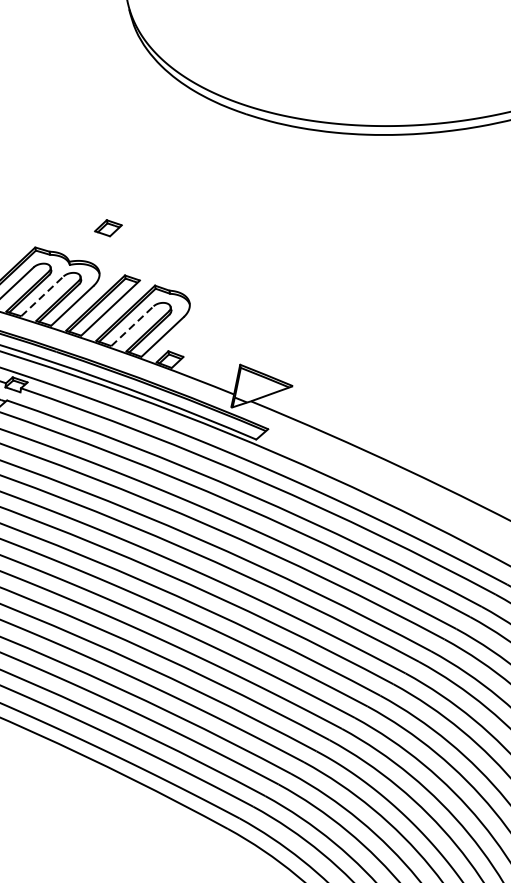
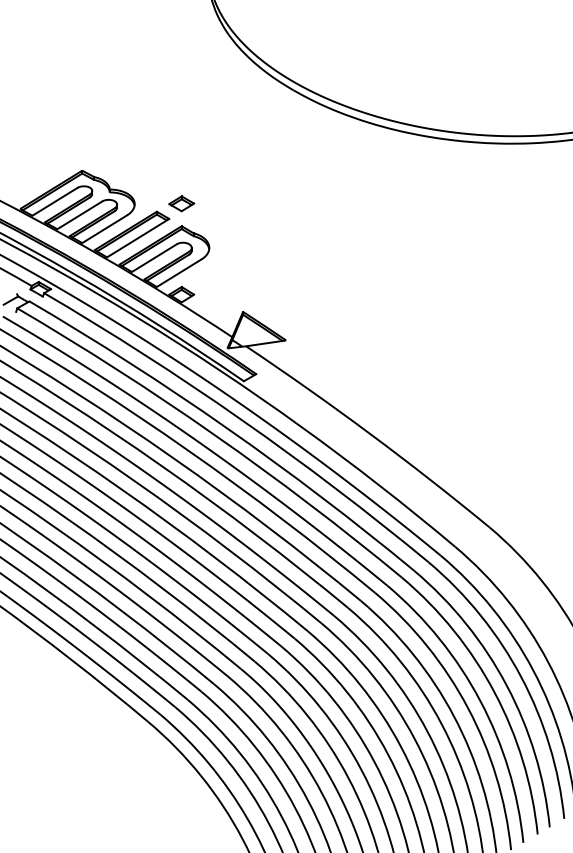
part: (108, 227) -> (181, 203), moved
line: (43, 296) -> (80, 215), dashed -> solid
line: (132, 325) -> (154, 257), dashed -> solid

